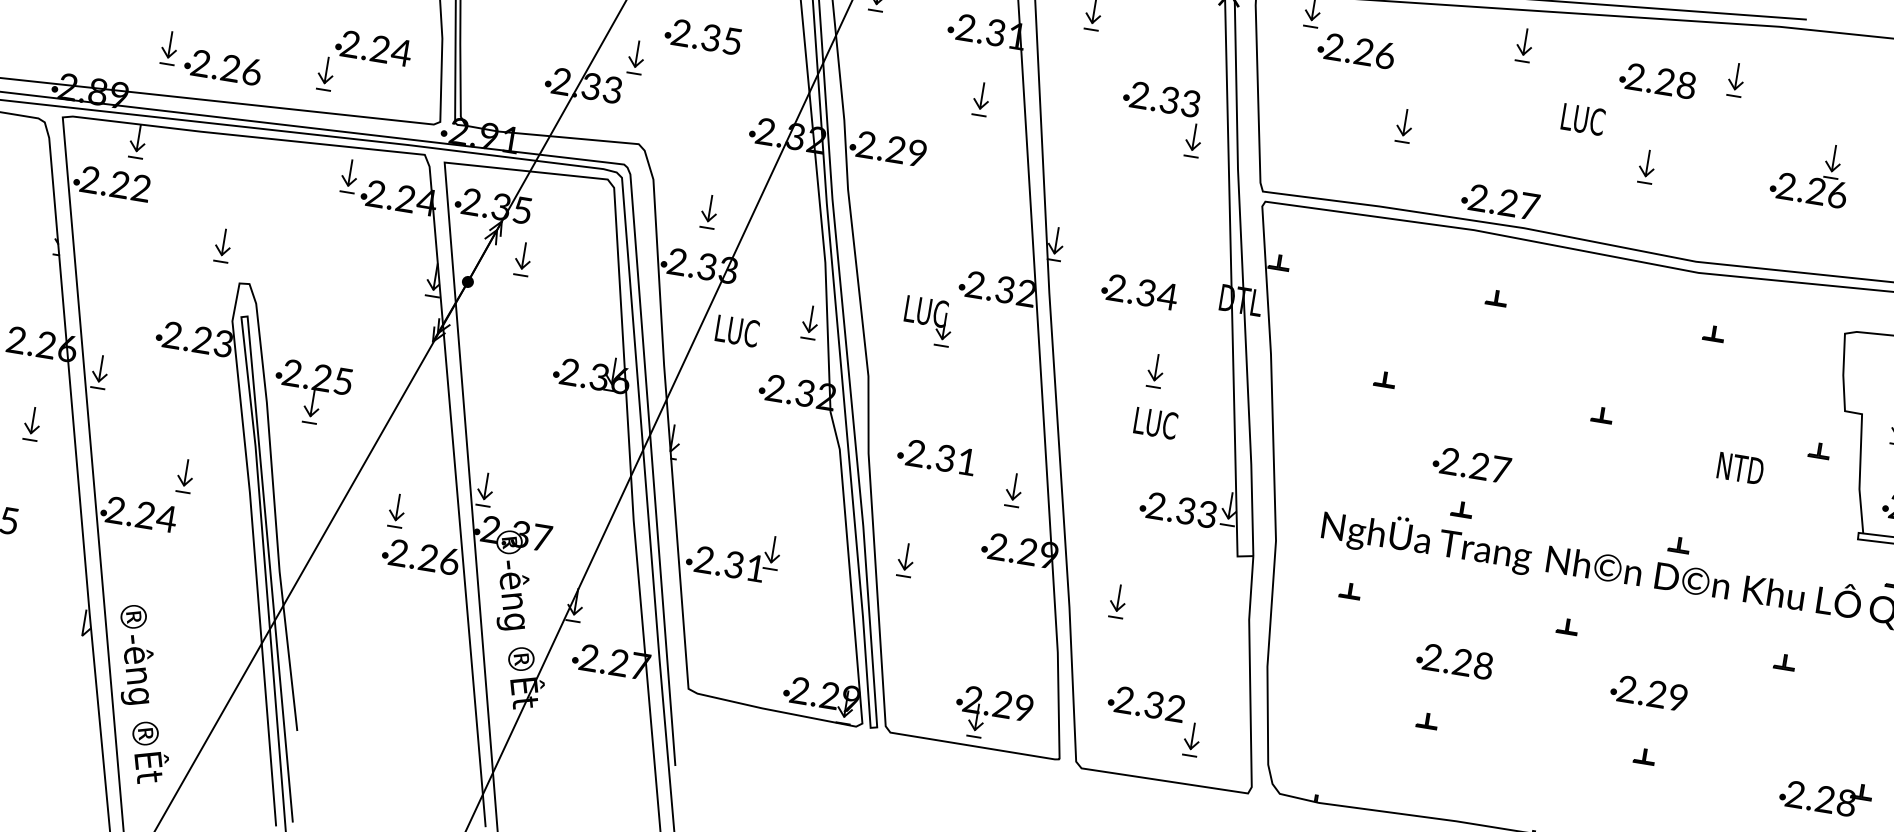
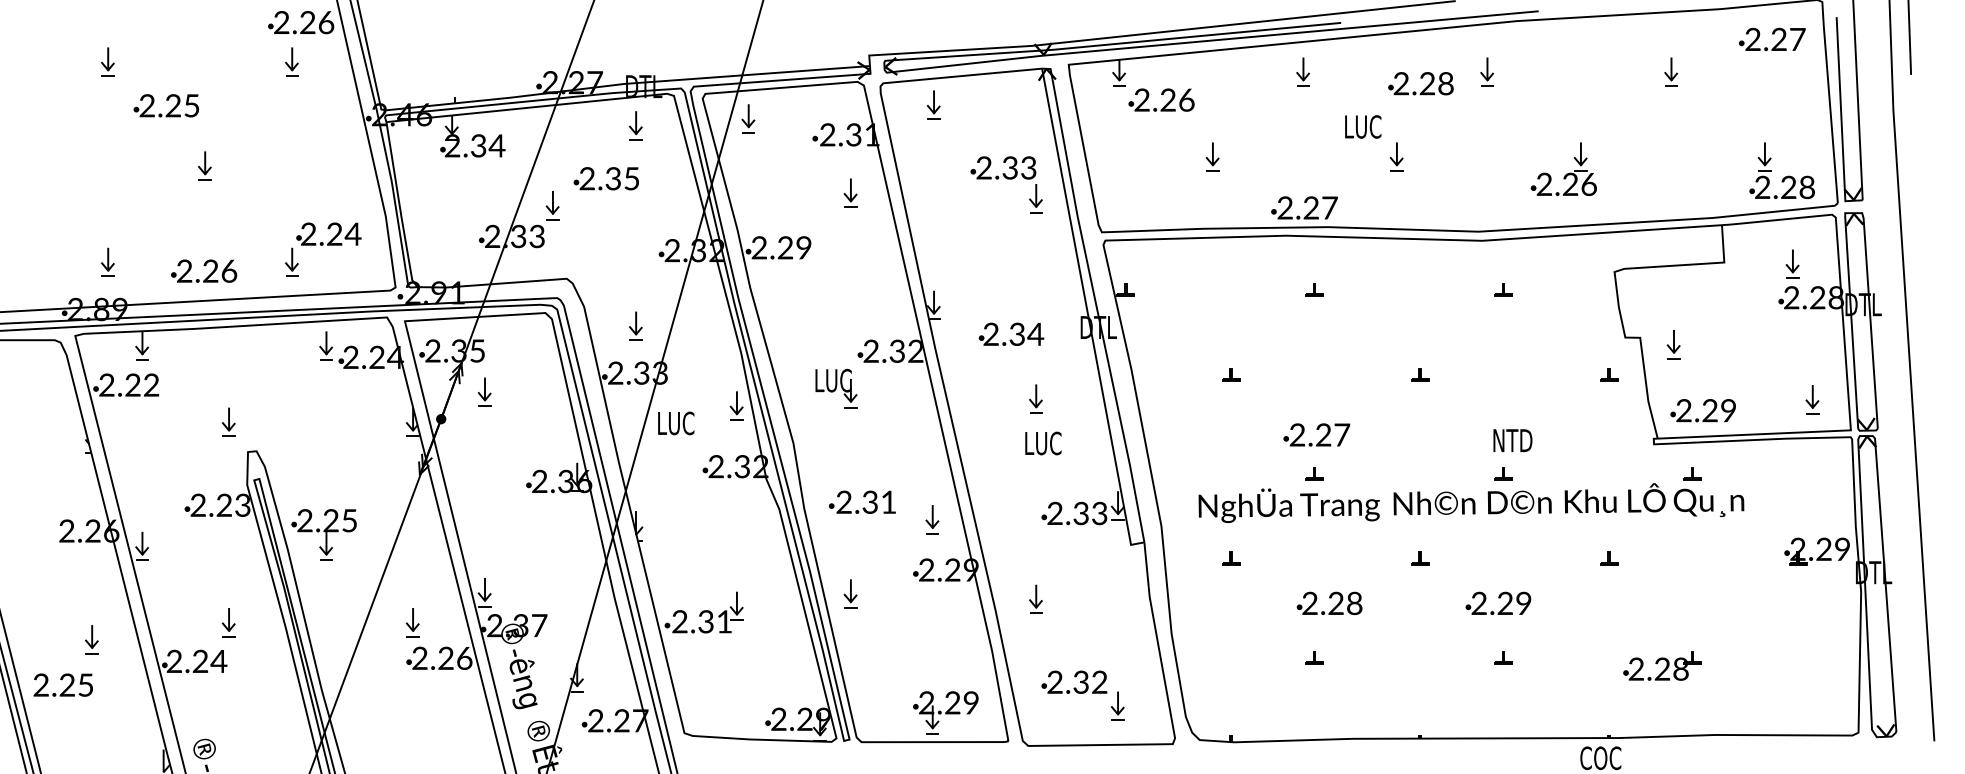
part: (169, 46) -> (107, 261), moved
part: (1646, 166) -> (1396, 156), moved
part: (1811, 171) -> (1563, 168), moved
part: (31, 423) -> (91, 639), moved
text: (1740, 468) -> (1512, 440), moved

